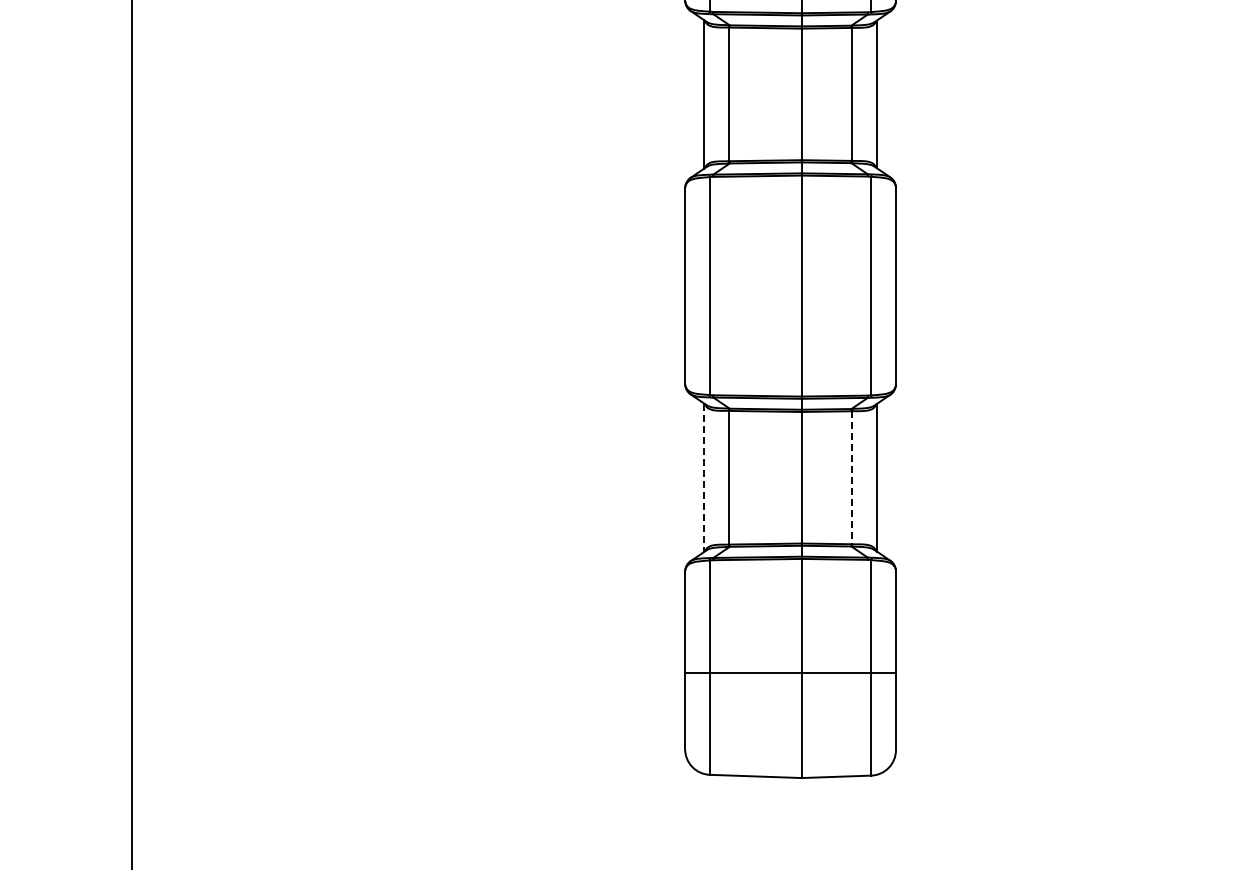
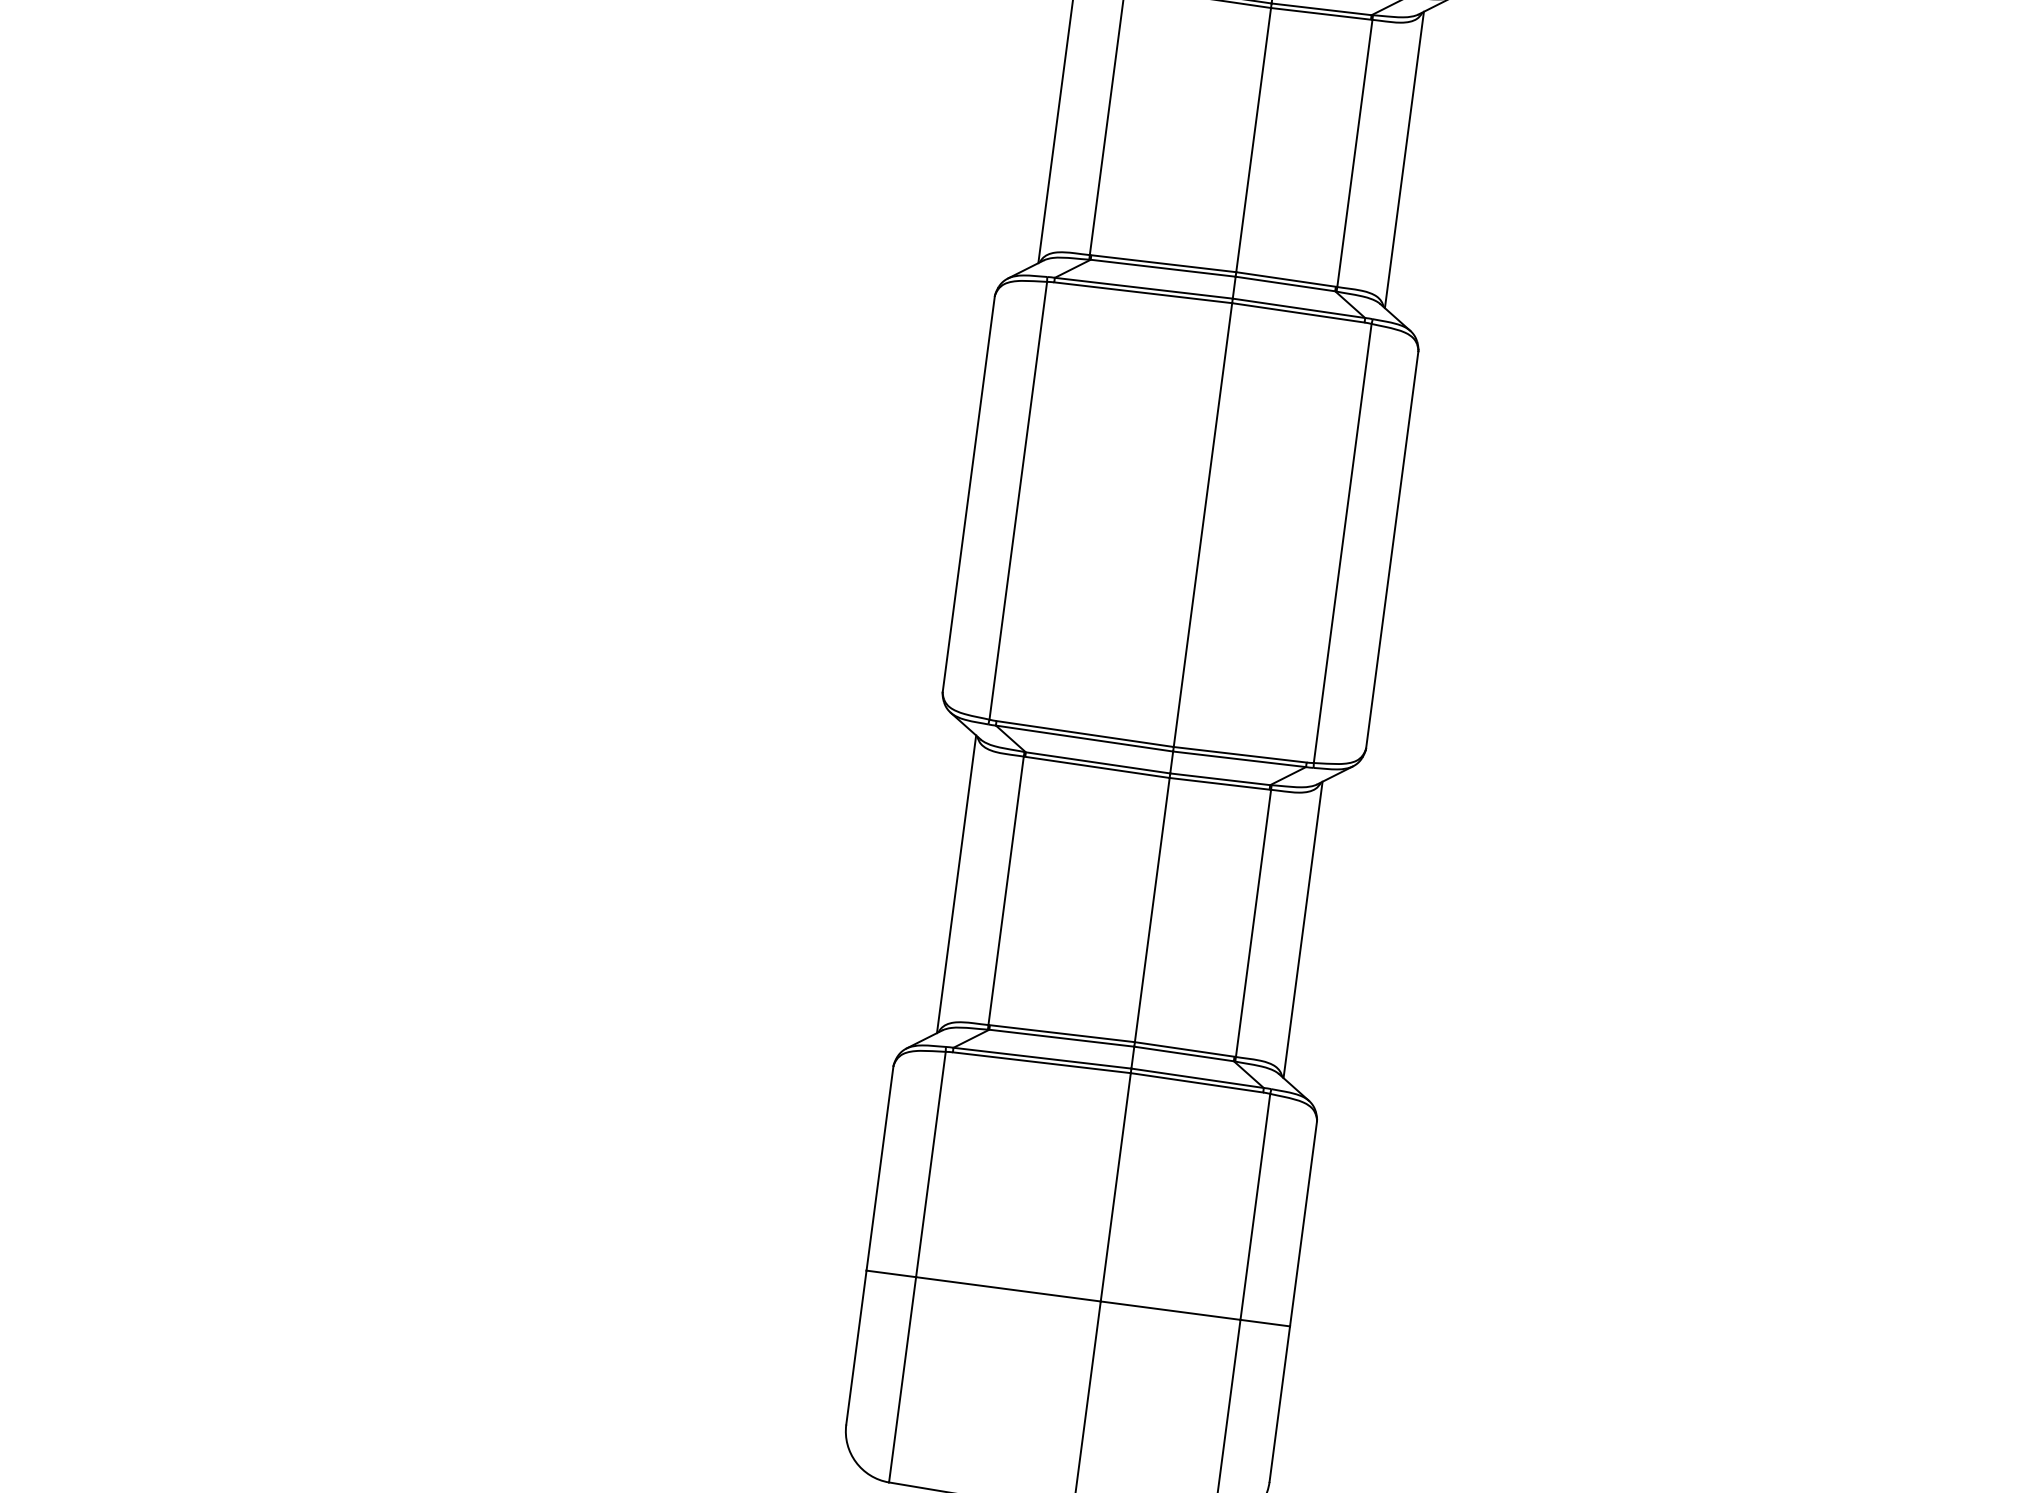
line: (704, 478) -> (956, 885), dashed -> solid
line: (852, 478) -> (1253, 924), dashed -> solid

